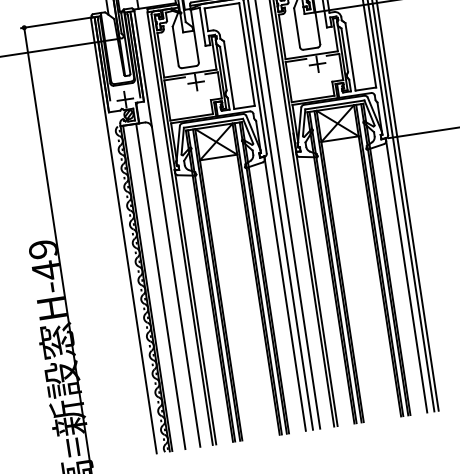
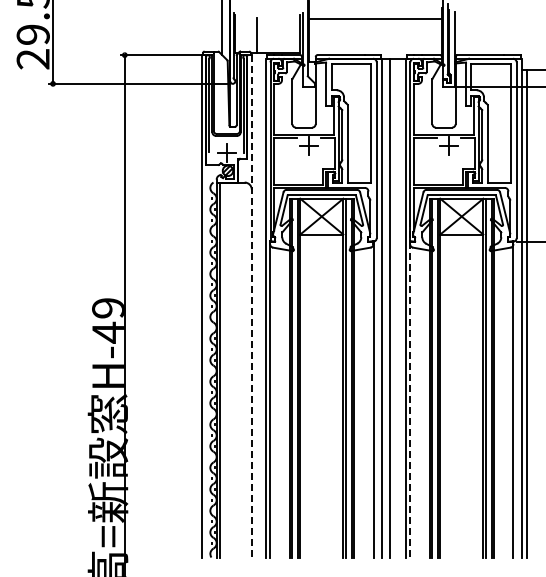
line: (167, 229) -> (251, 306), solid -> dashed
line: (315, 279) -> (410, 388), solid -> dashed
line: (160, 286) -> (234, 369), removed

